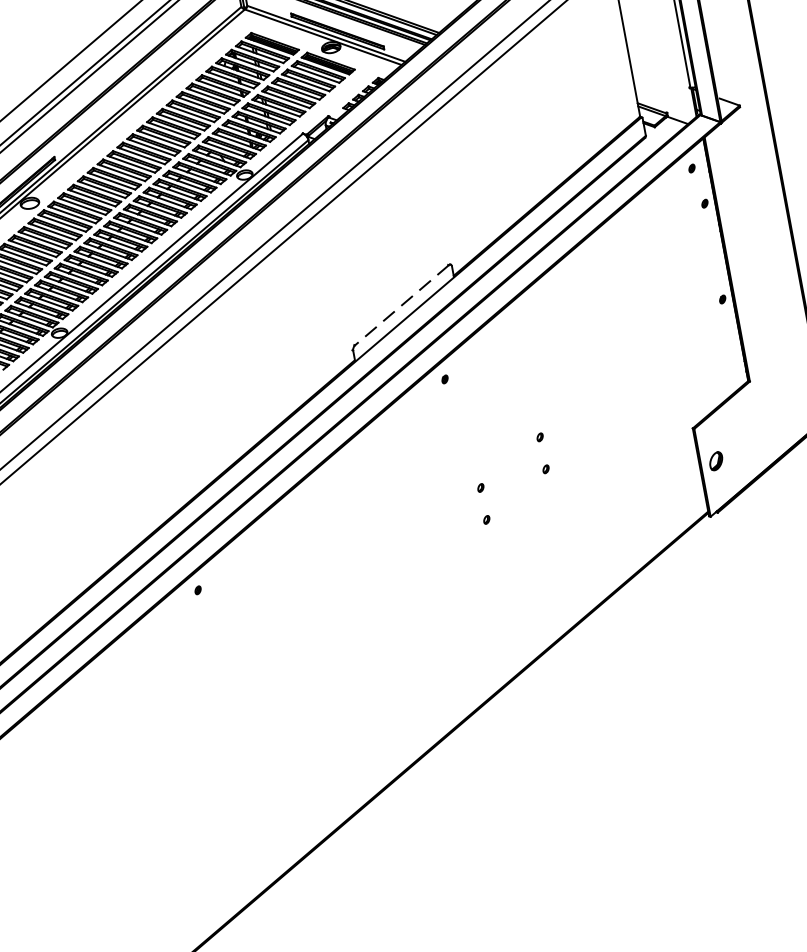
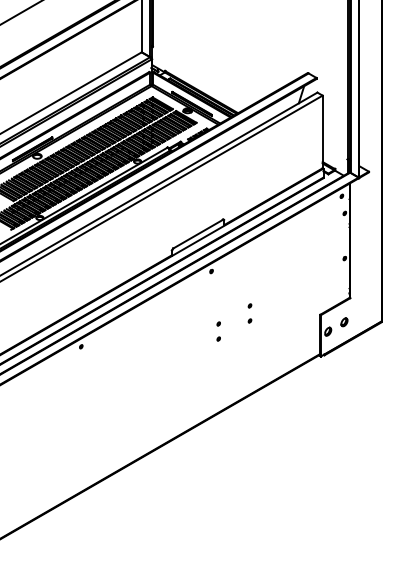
line: (402, 305) -> (198, 234), dashed -> solid
part: (747, 435) -> (344, 322), added

